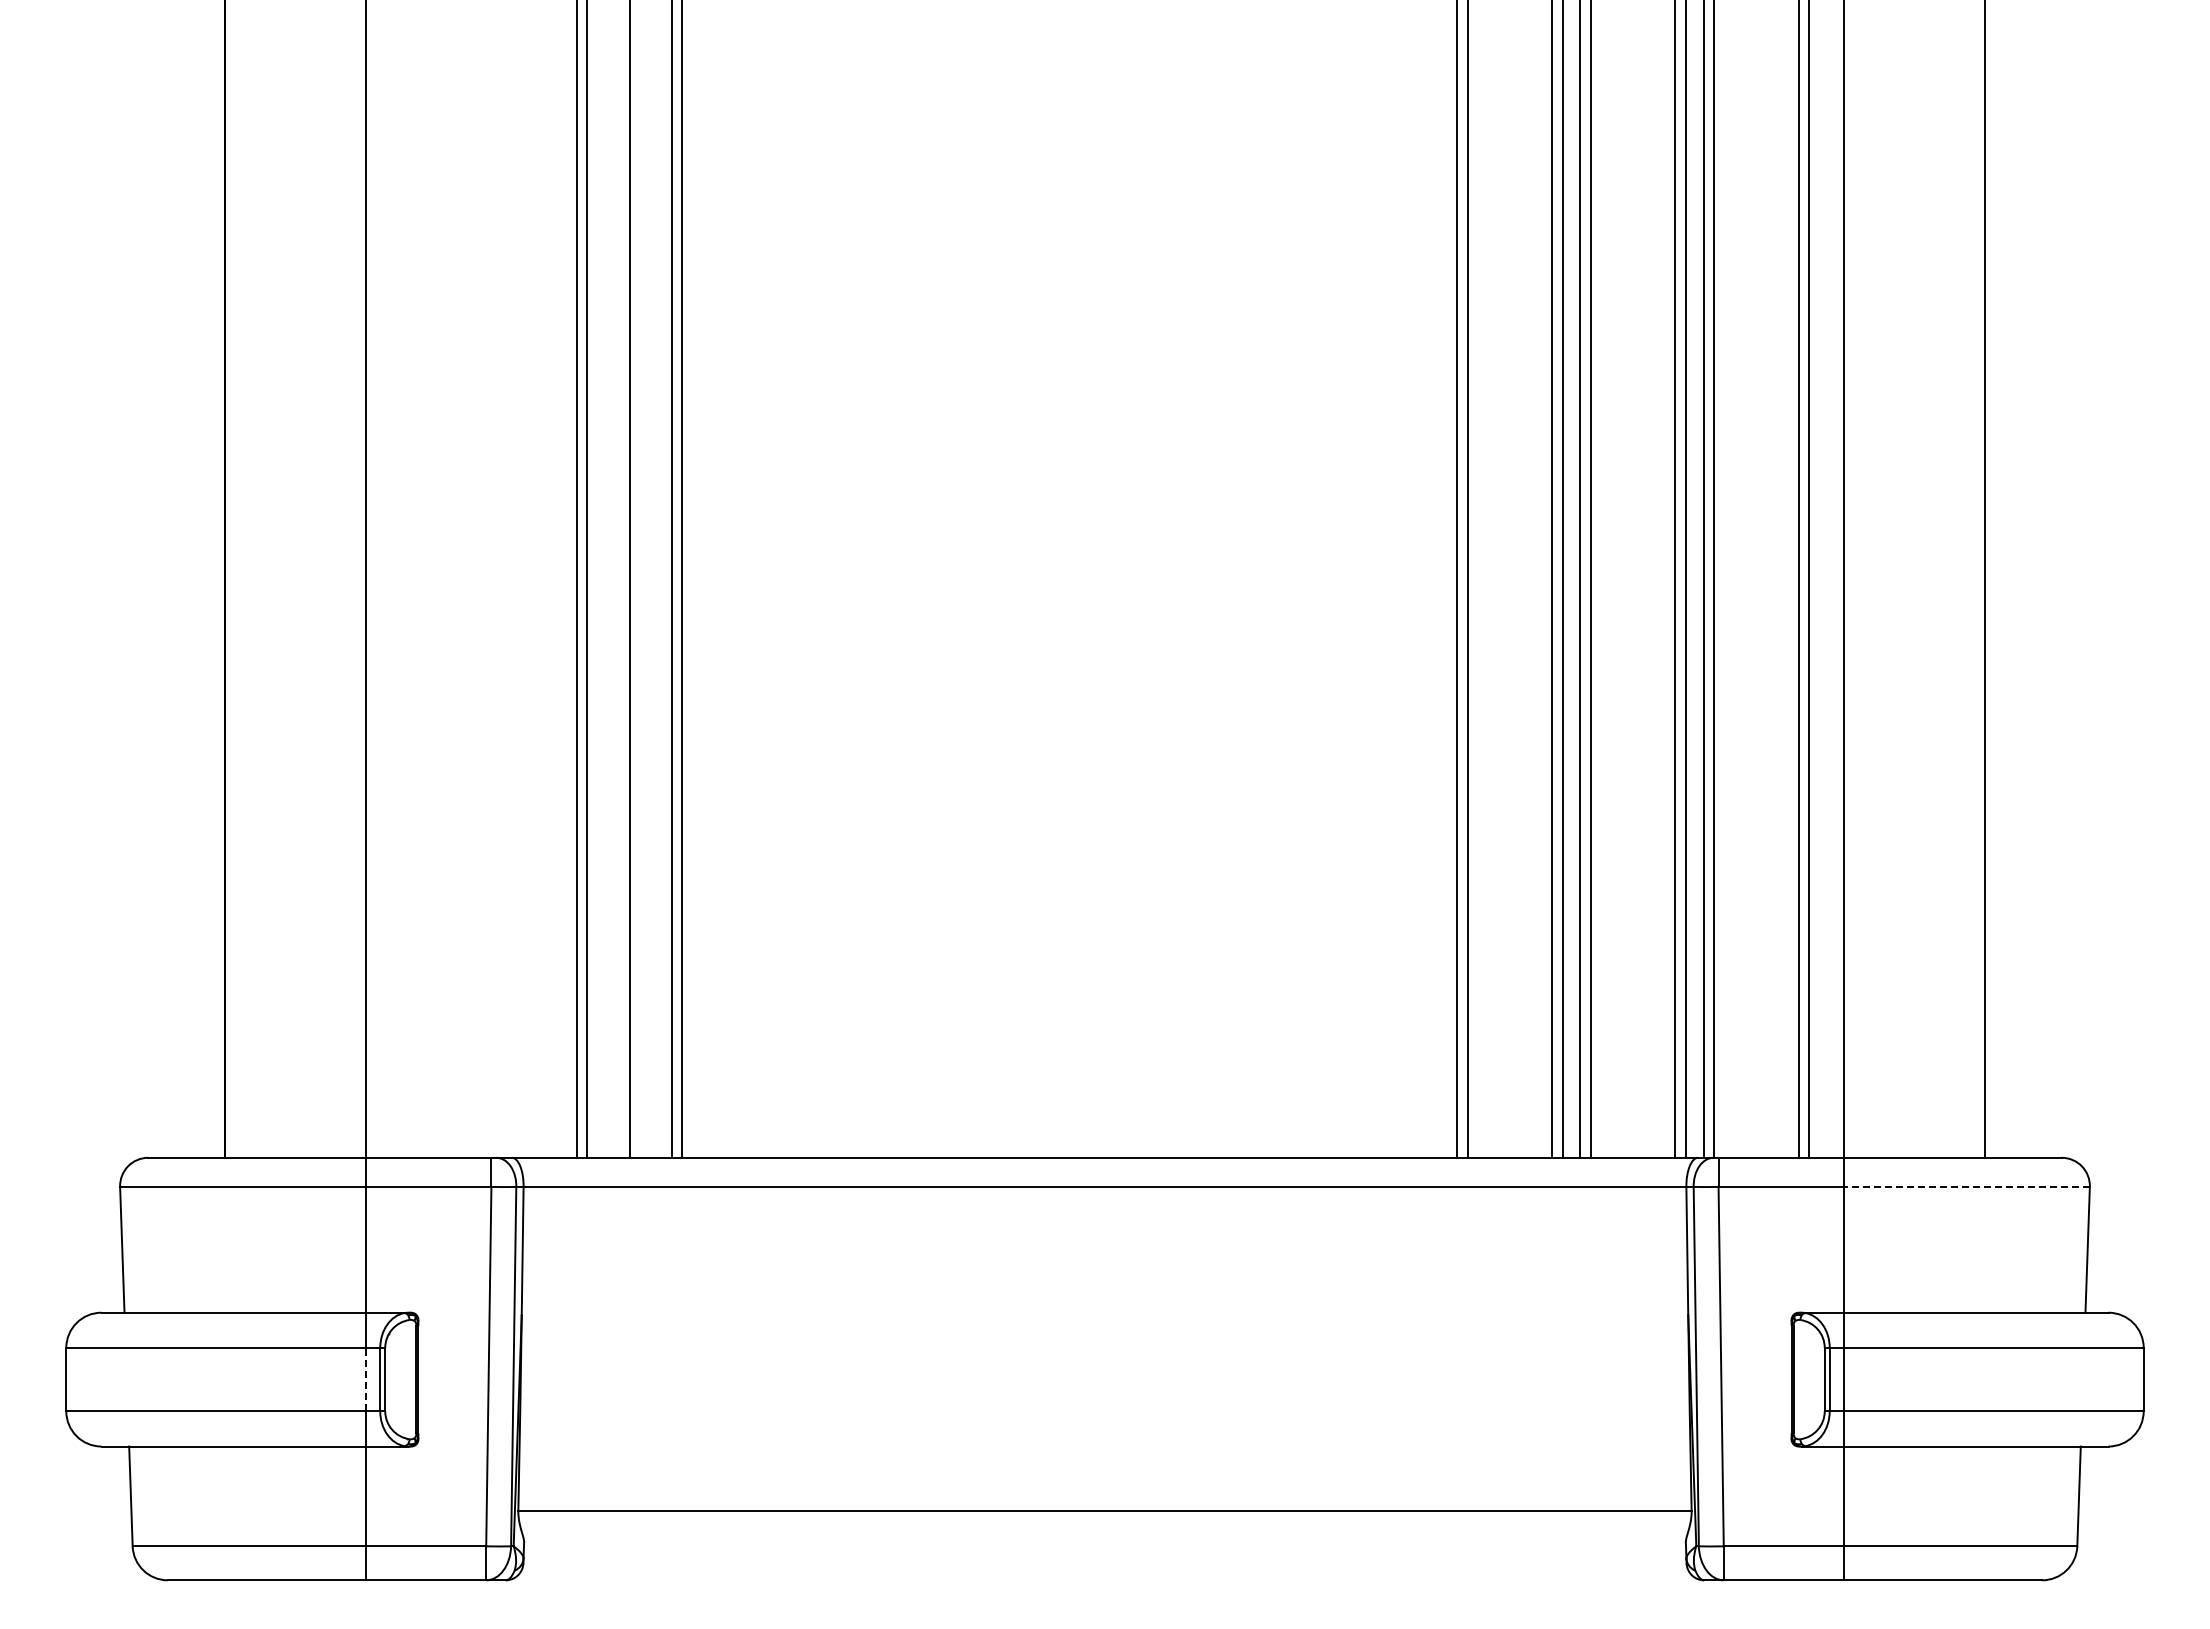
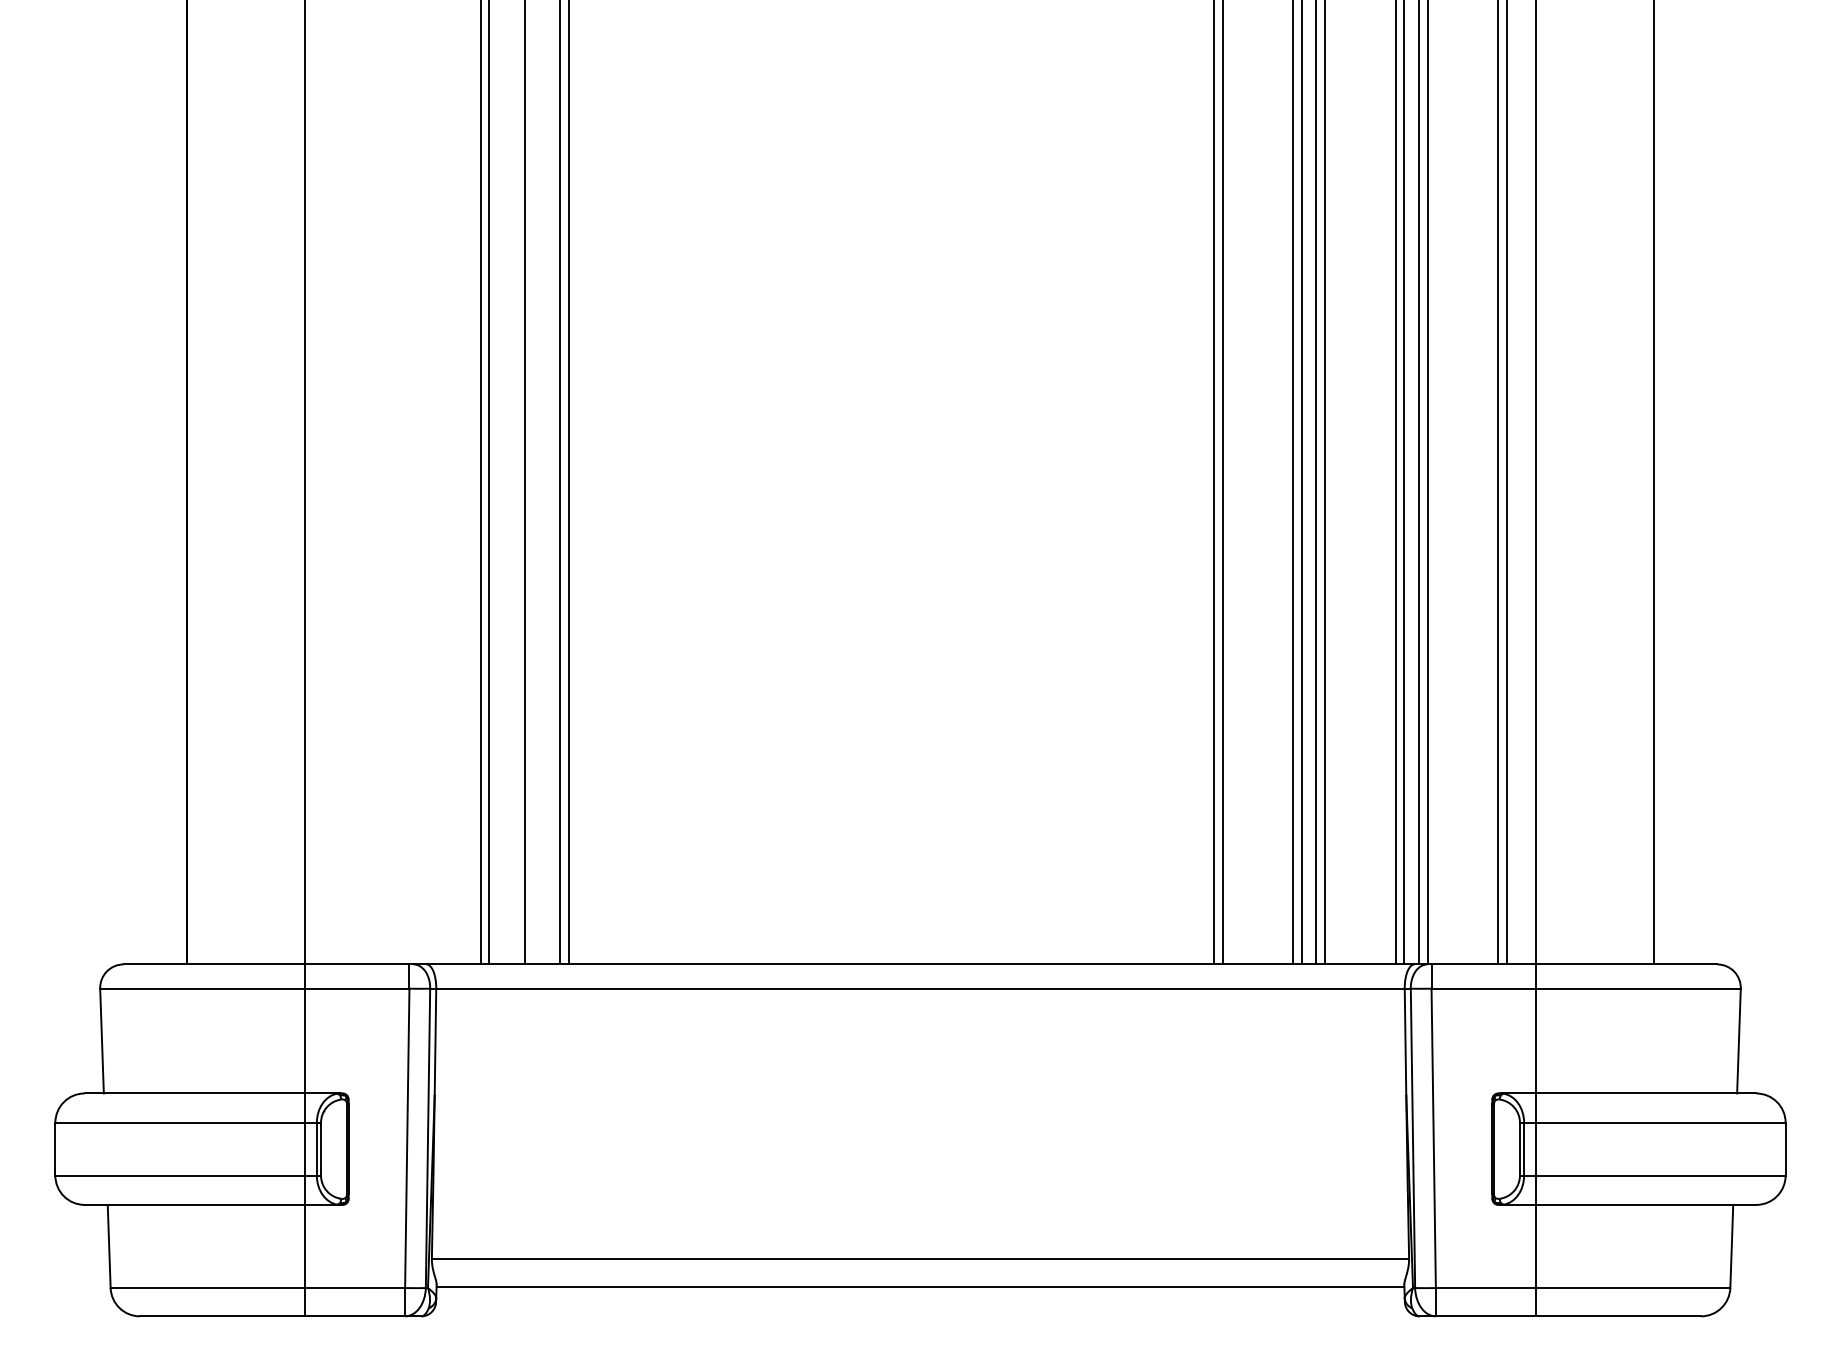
line: (1967, 1186) -> (1638, 988), dashed -> solid
line: (365, 1379) -> (304, 1149), dashed -> solid
line: (1104, 1545) -> (920, 1287), added

